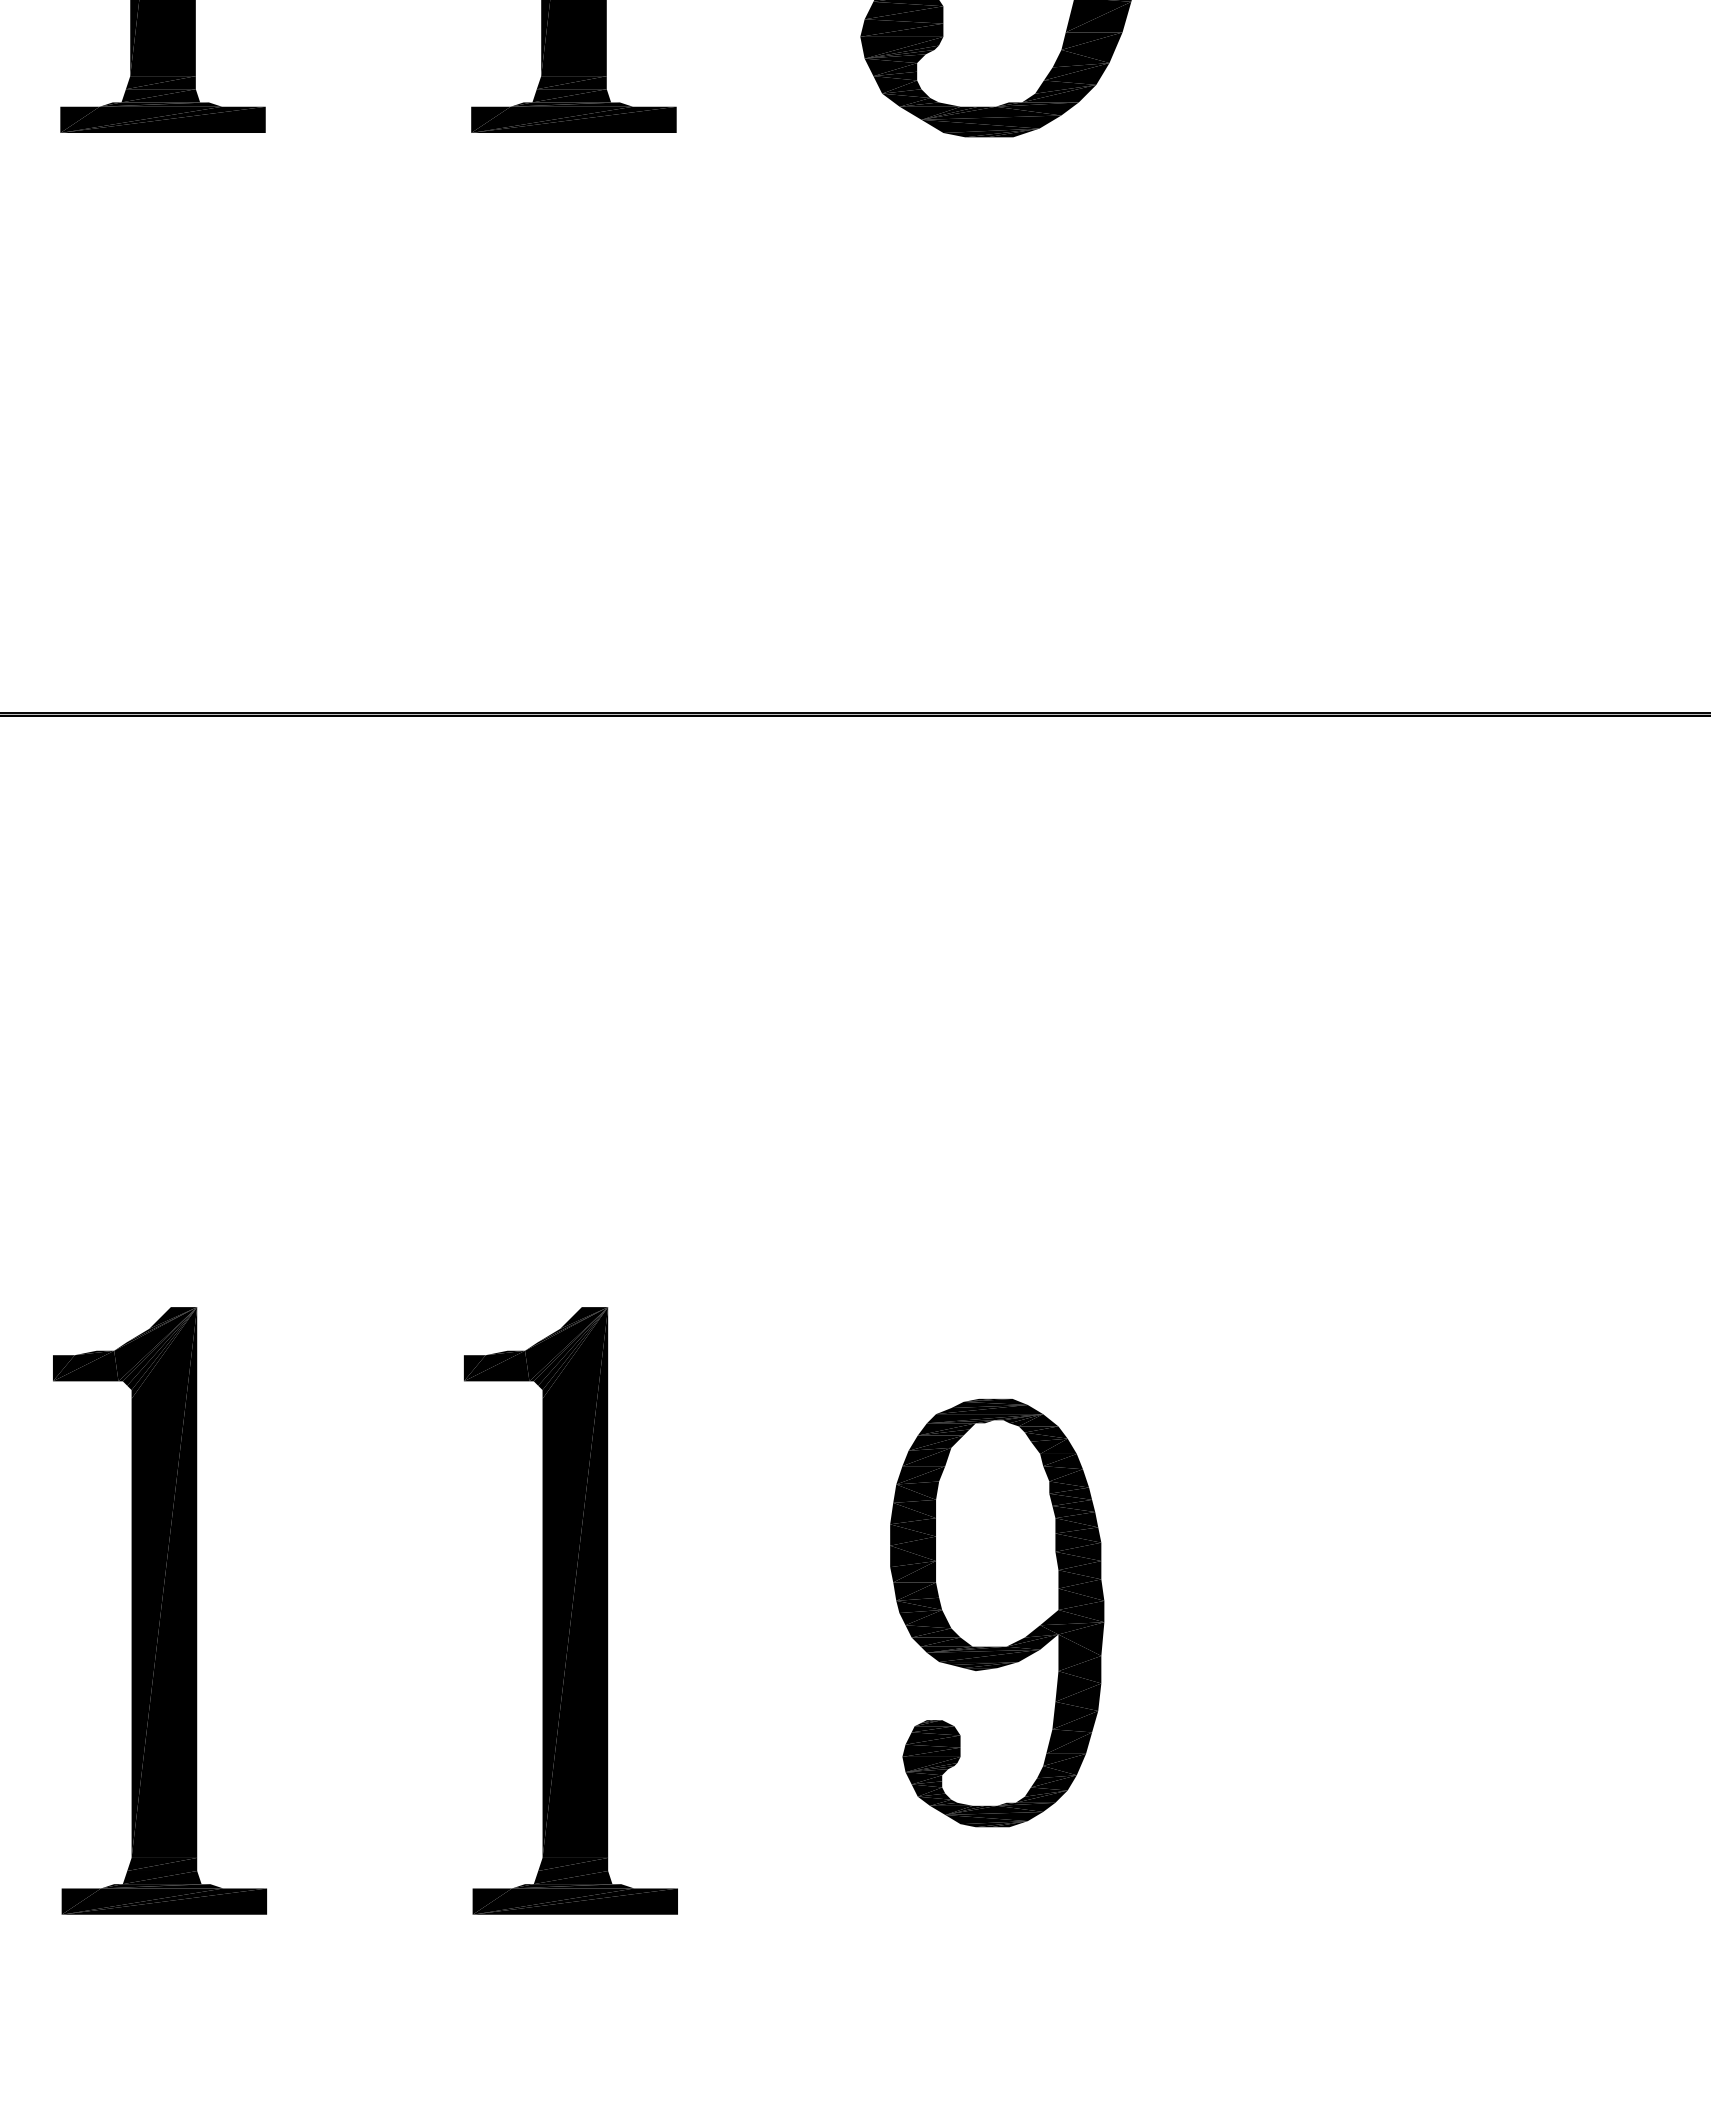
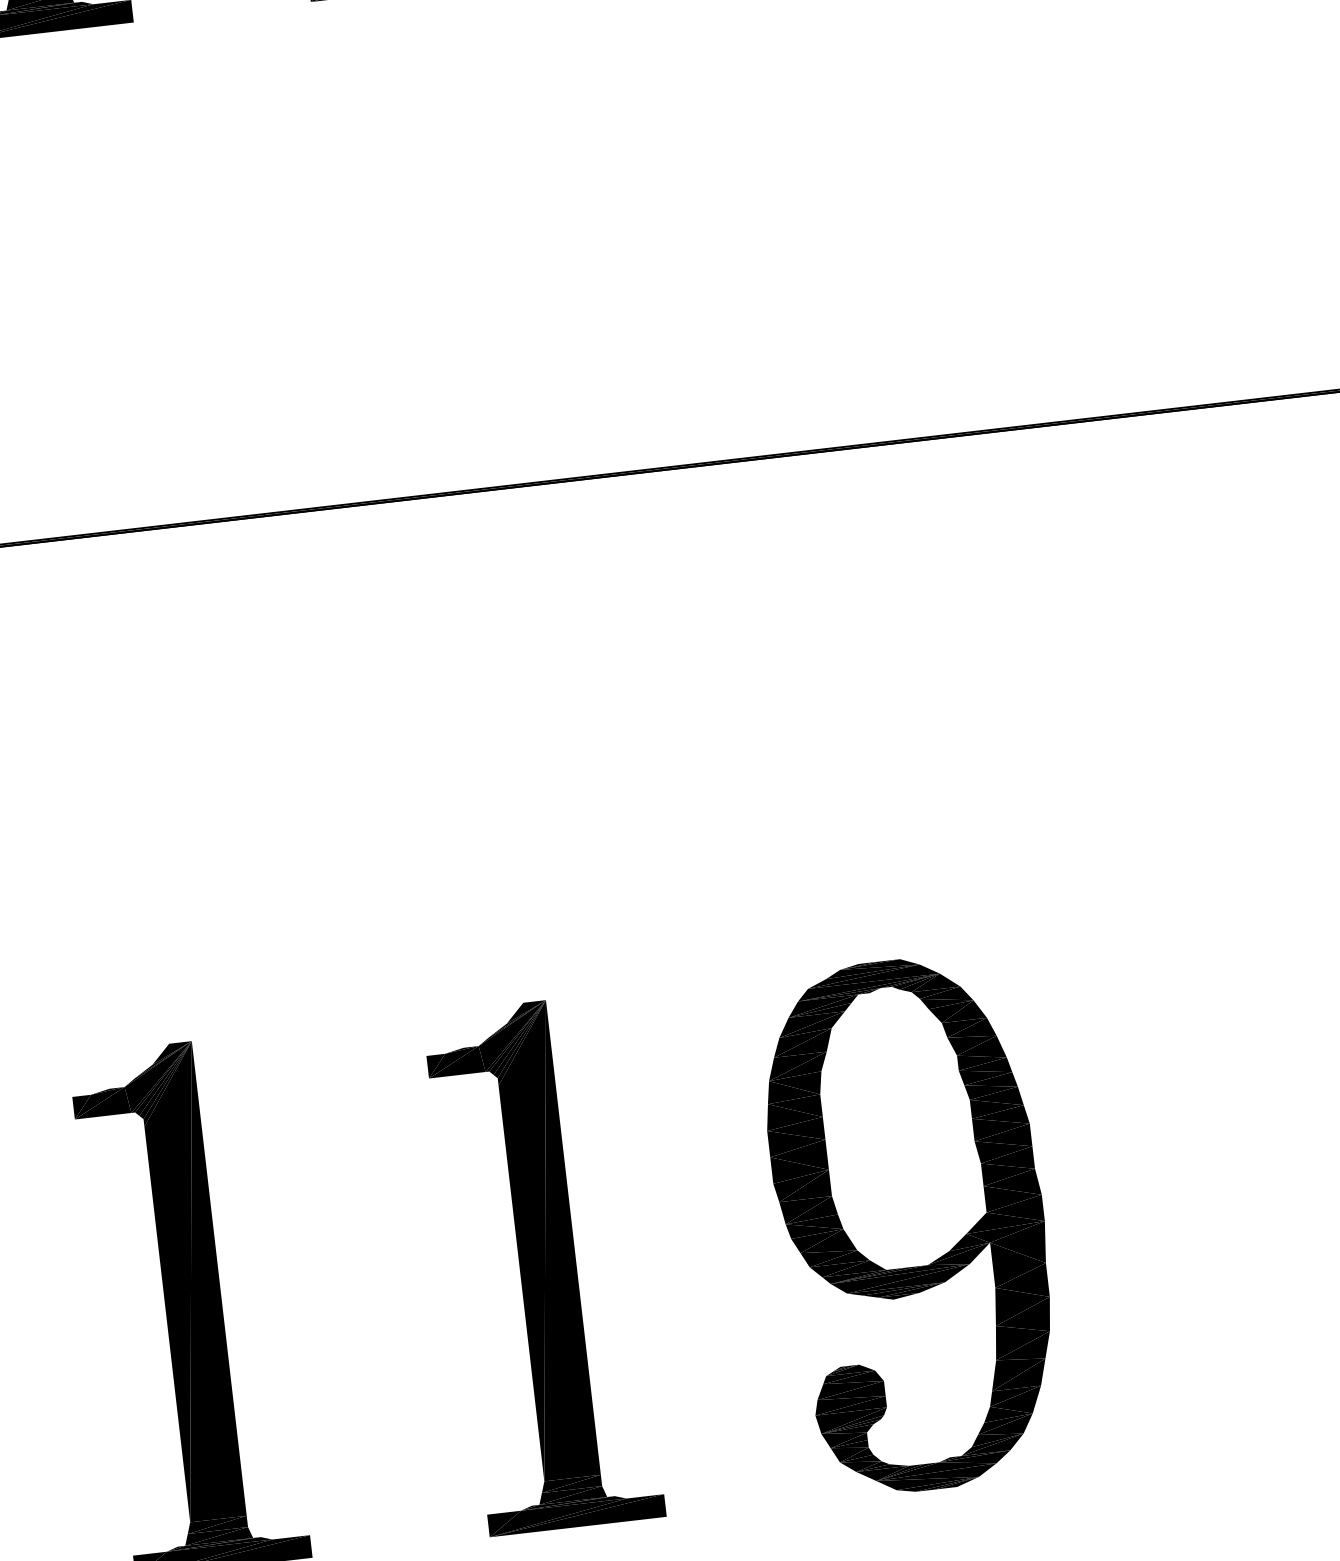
part: (997, 1612) -> (911, 1224), size x1.43

